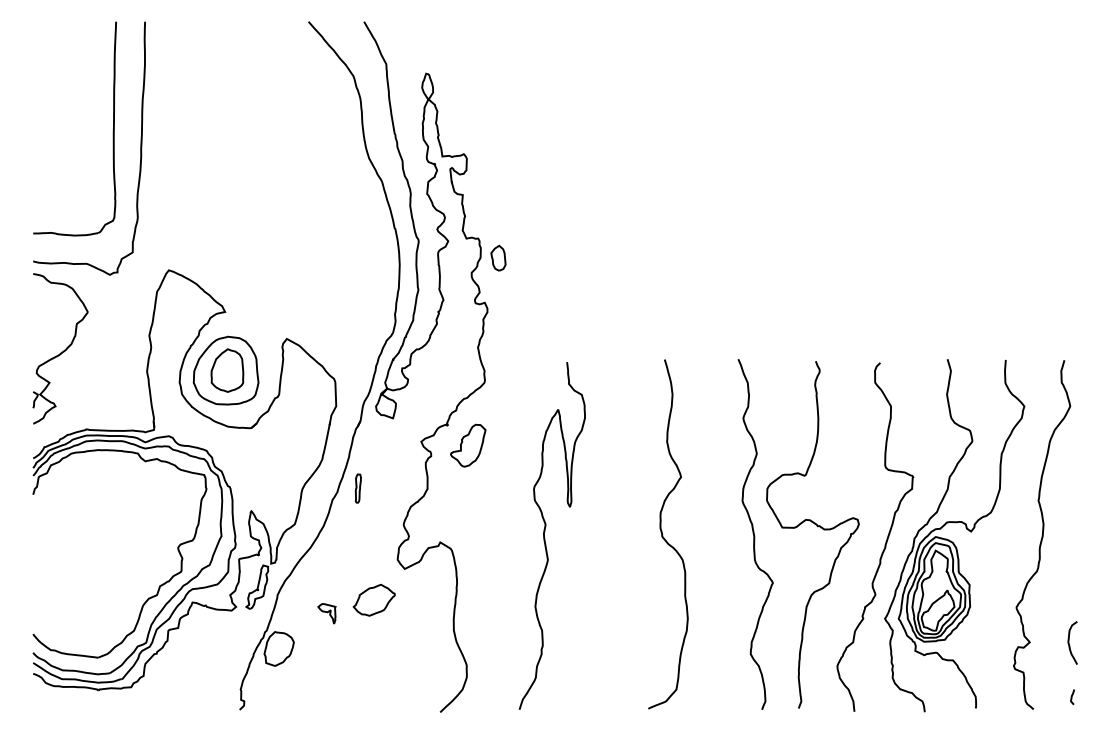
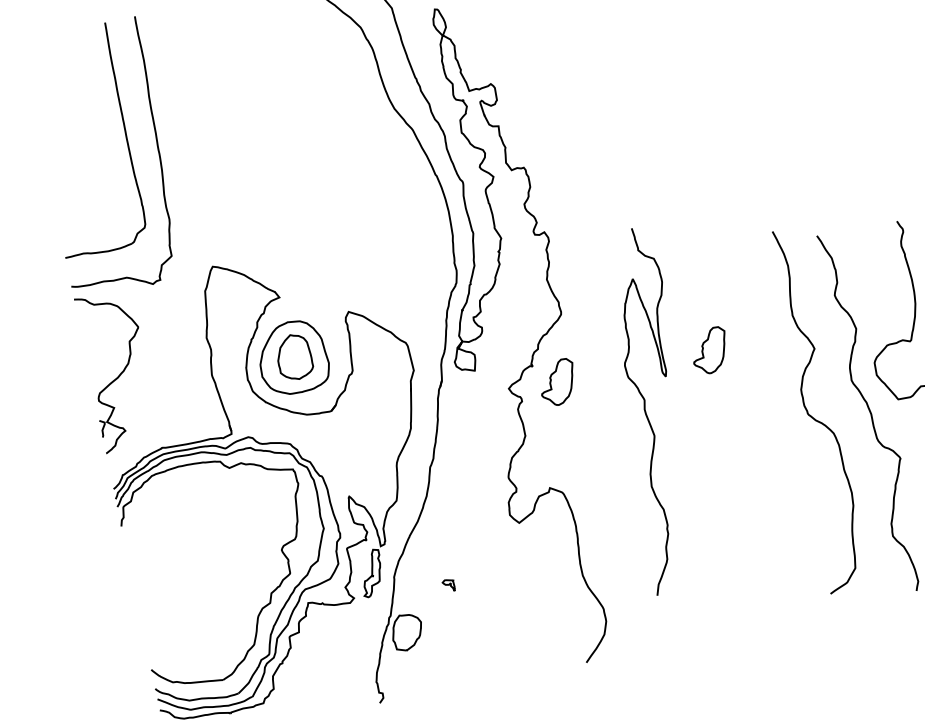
part: (498, 257) -> (548, 182), removed
part: (616, 445) -> (710, 350), added
part: (357, 488) -> (453, 450), removed
curve: (545, 537) -> (647, 413), moved
curve: (664, 537) -> (810, 414), moved
part: (373, 599) -> (493, 561), removed
part: (326, 613) -> (448, 585), size x0.6

